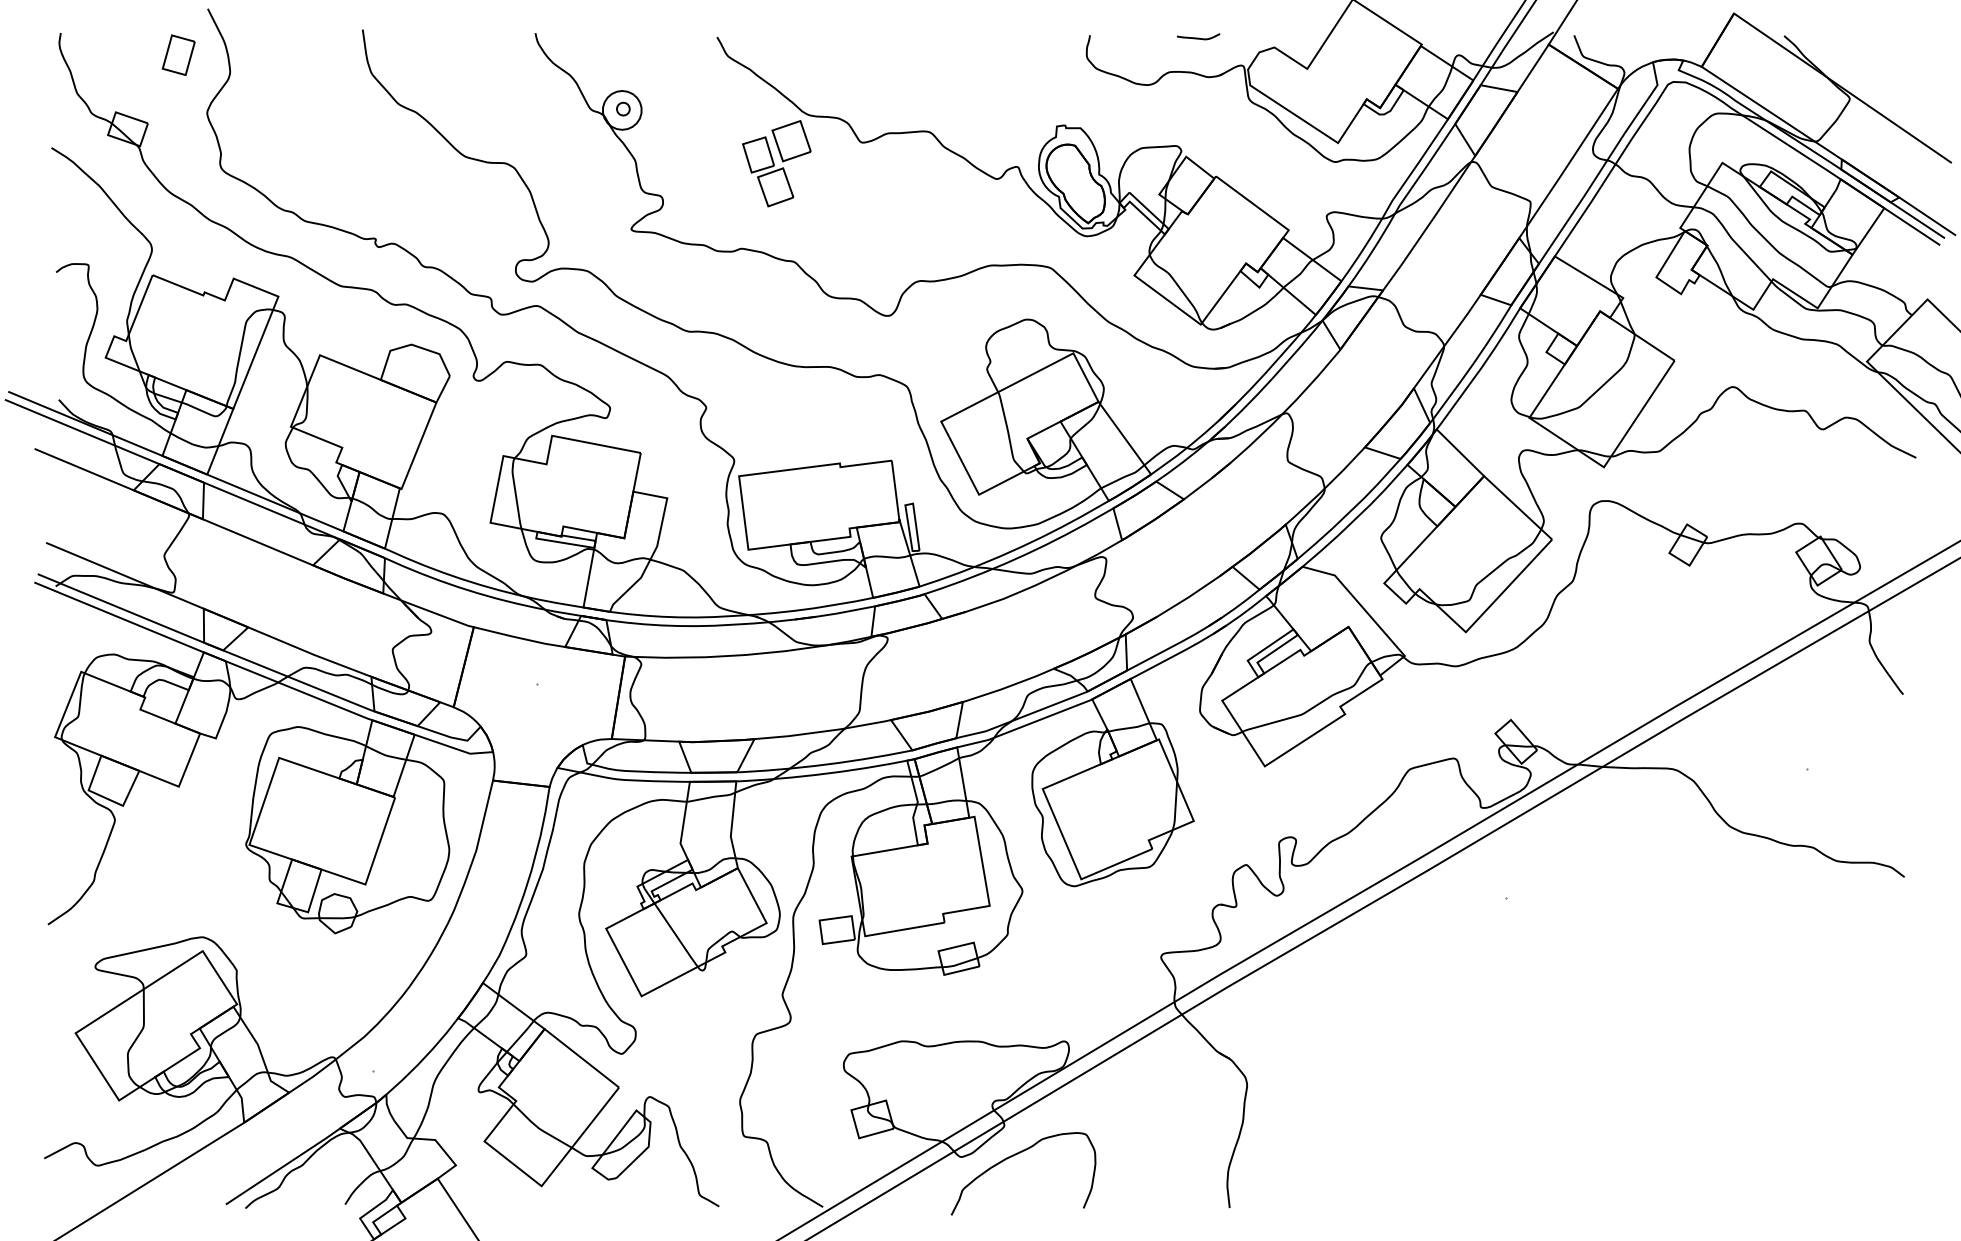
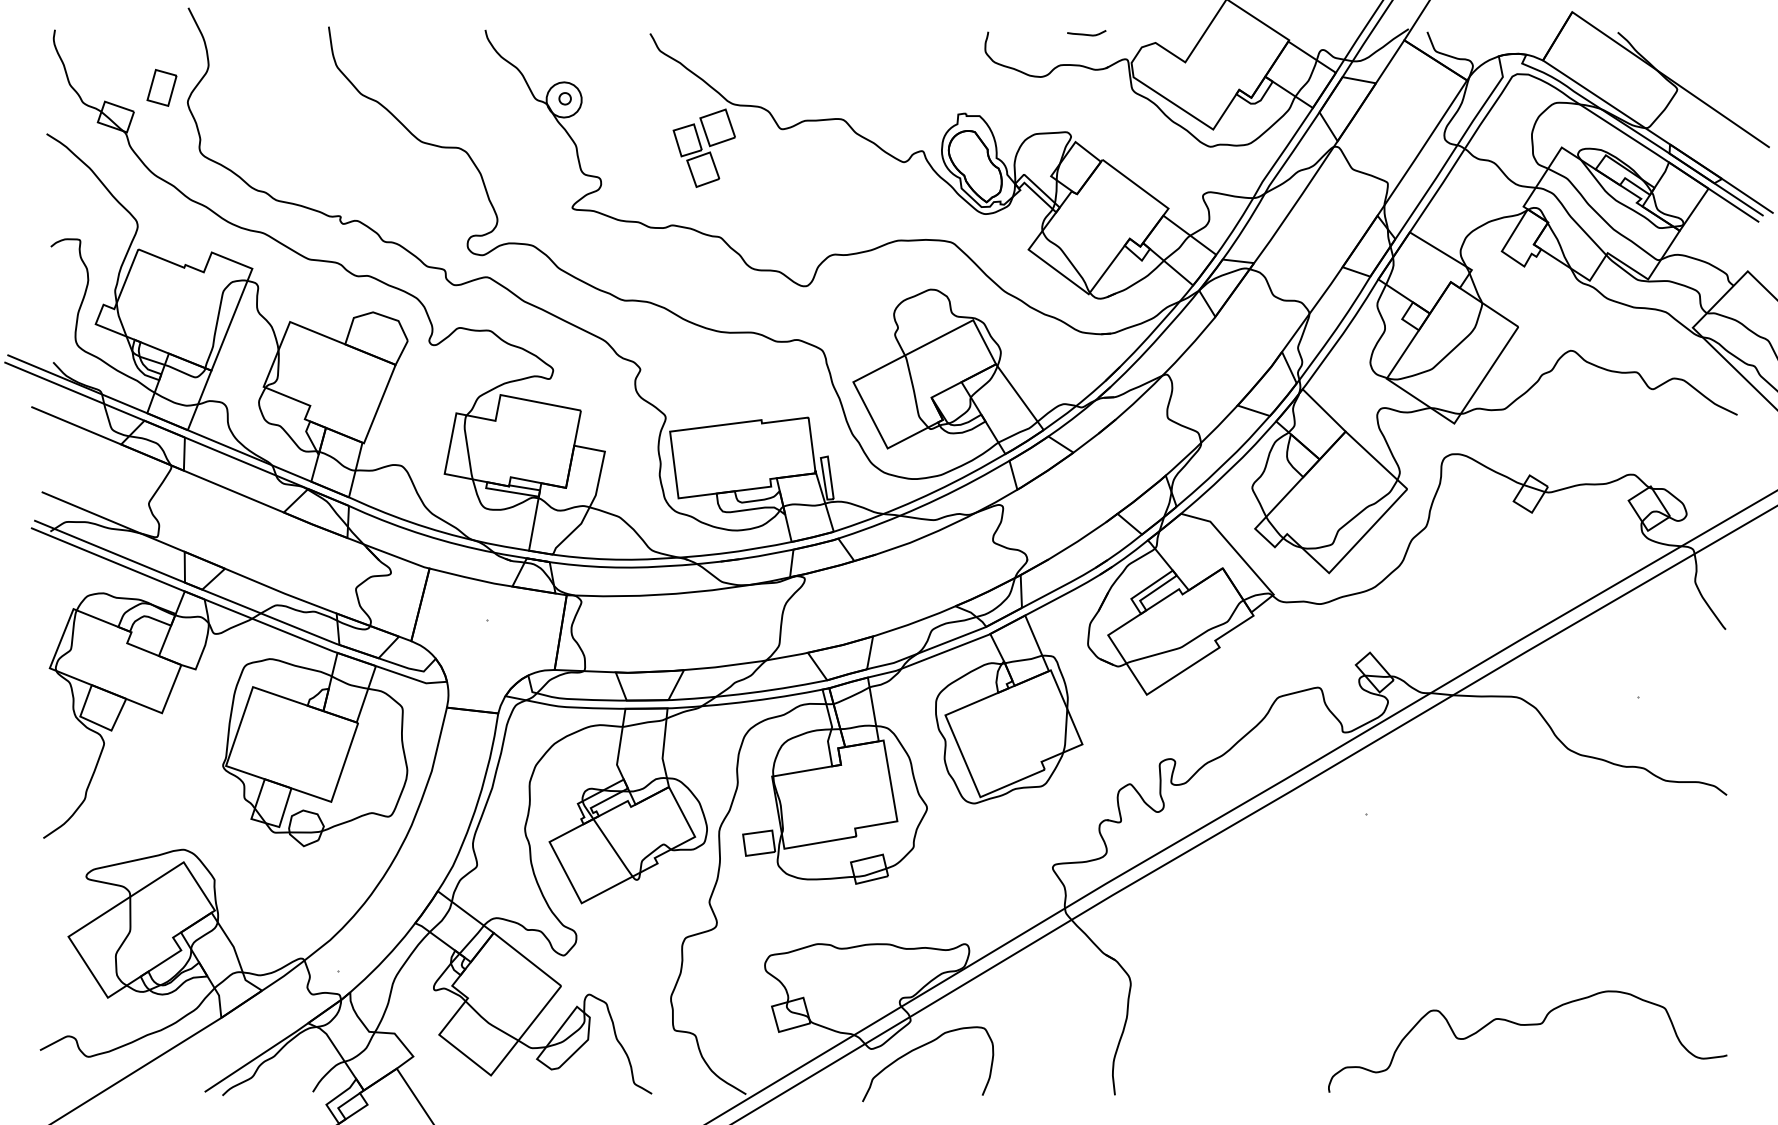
part: (178, 54) -> (161, 87), moved
curve: (1684, 1131) -> (1527, 1025), added

